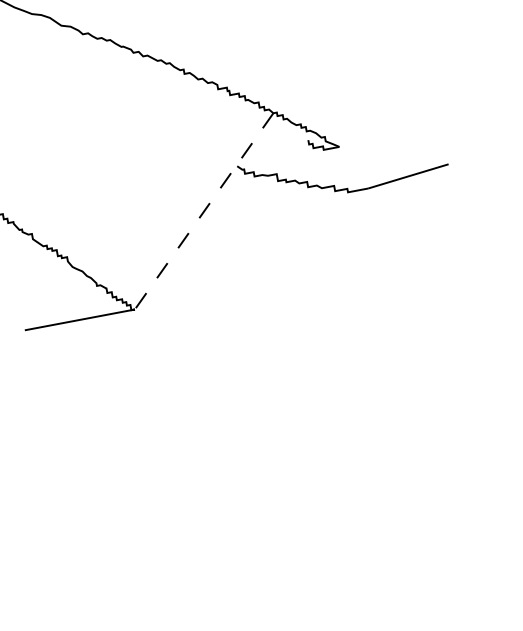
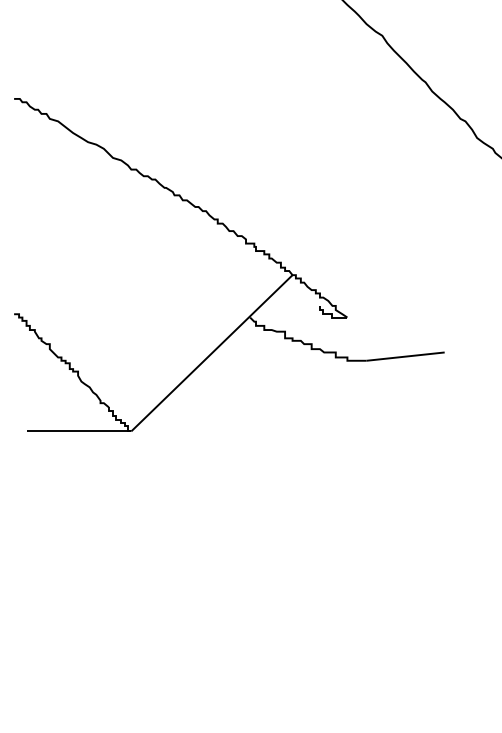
line: (203, 211) -> (211, 353), dashed -> solid

